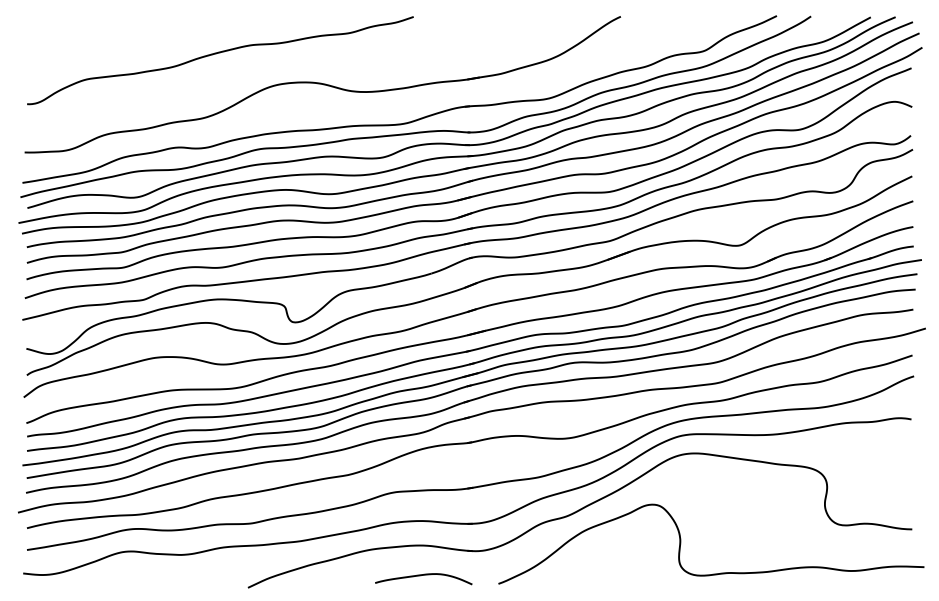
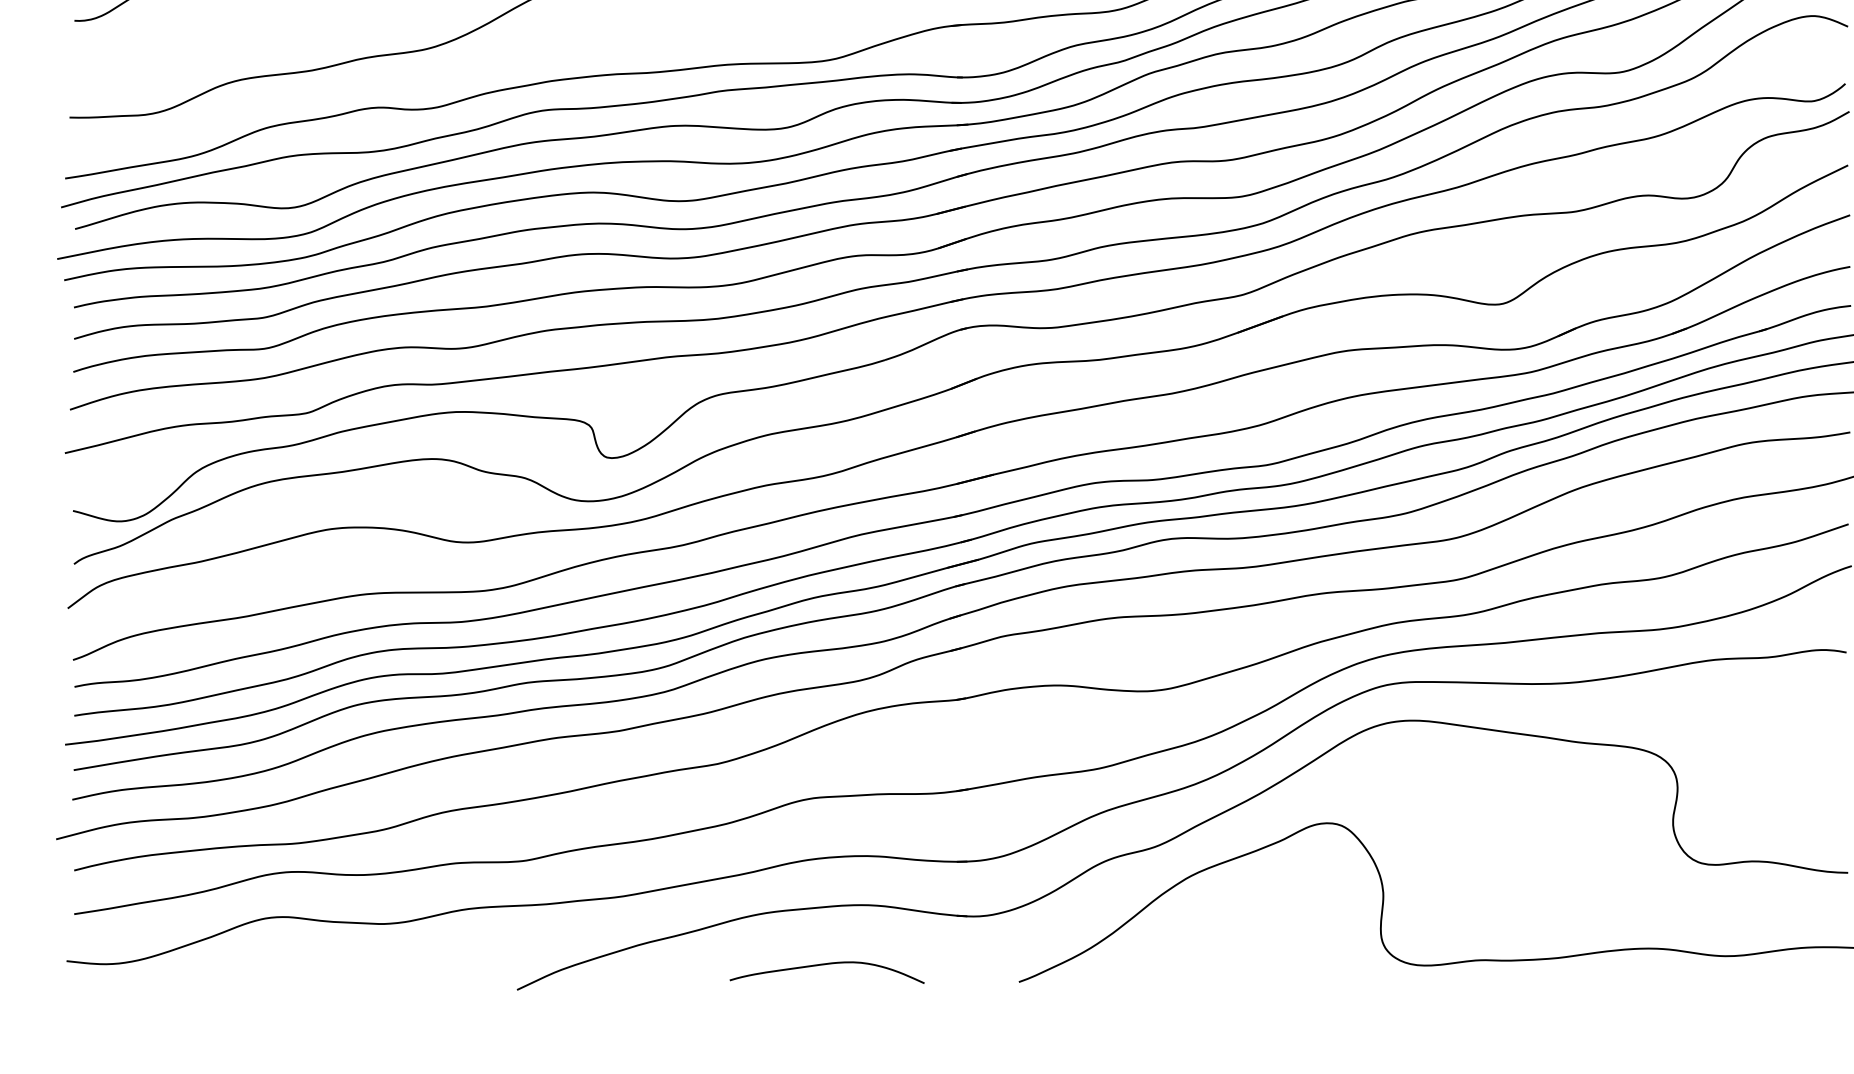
curve: (423, 575) -> (826, 965), moved

